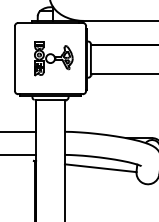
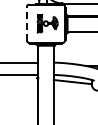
line: (15, 58) -> (27, 23), solid -> dashed

